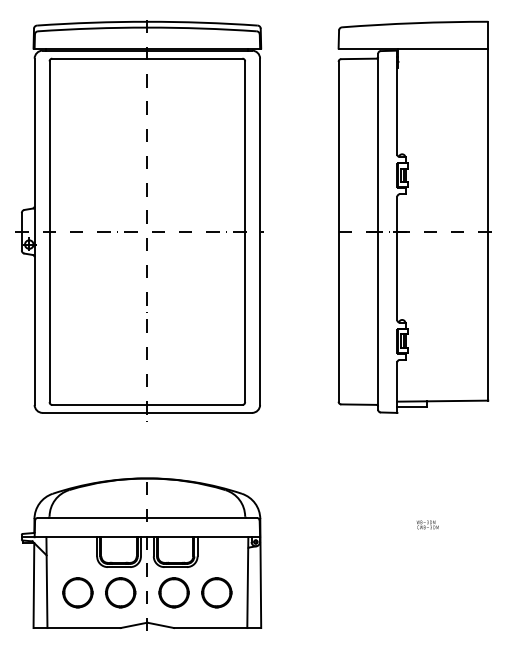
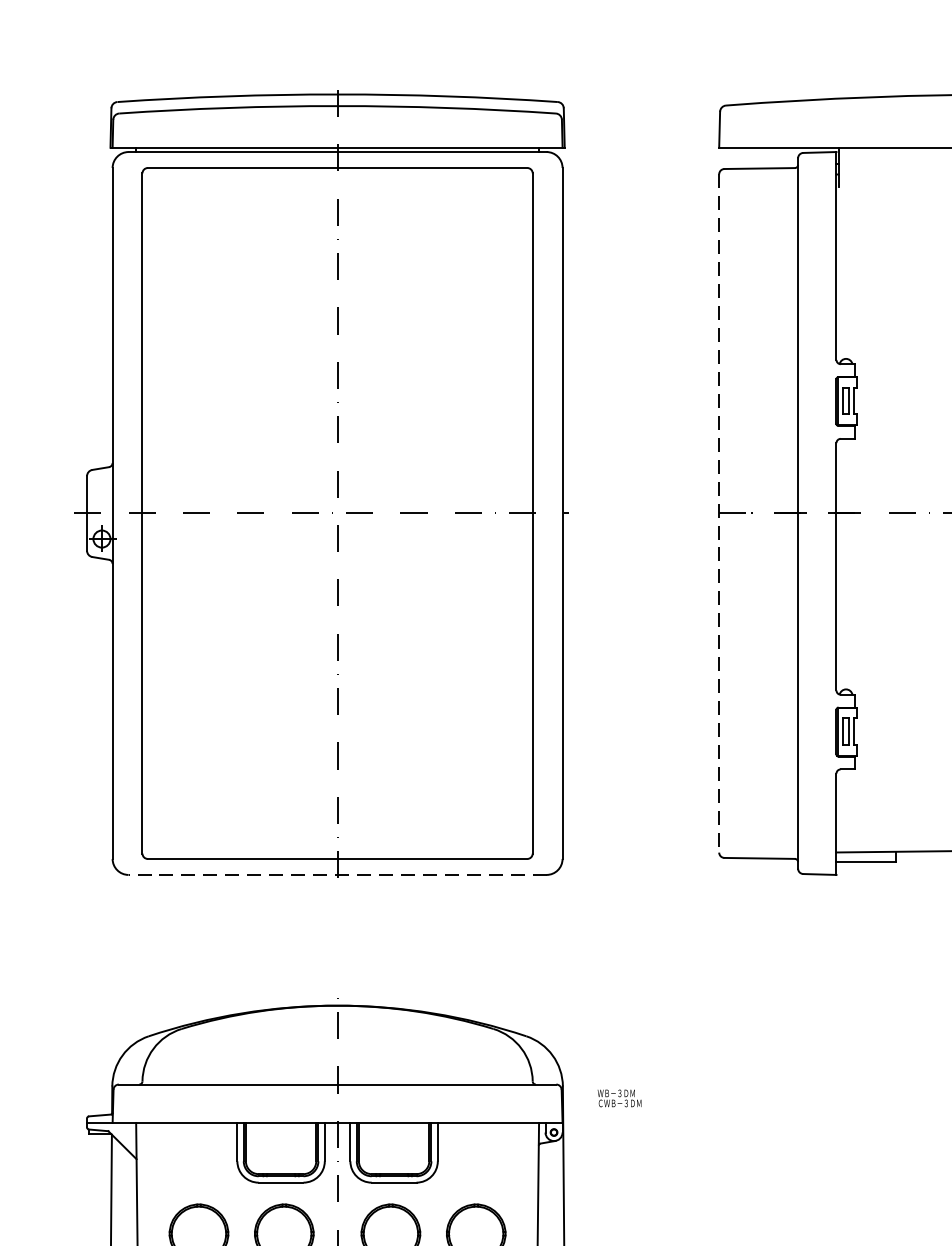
line: (338, 231) -> (718, 512), solid -> dashed
line: (147, 412) -> (337, 874), solid -> dashed
text: (427, 524) -> (619, 1097), moved

